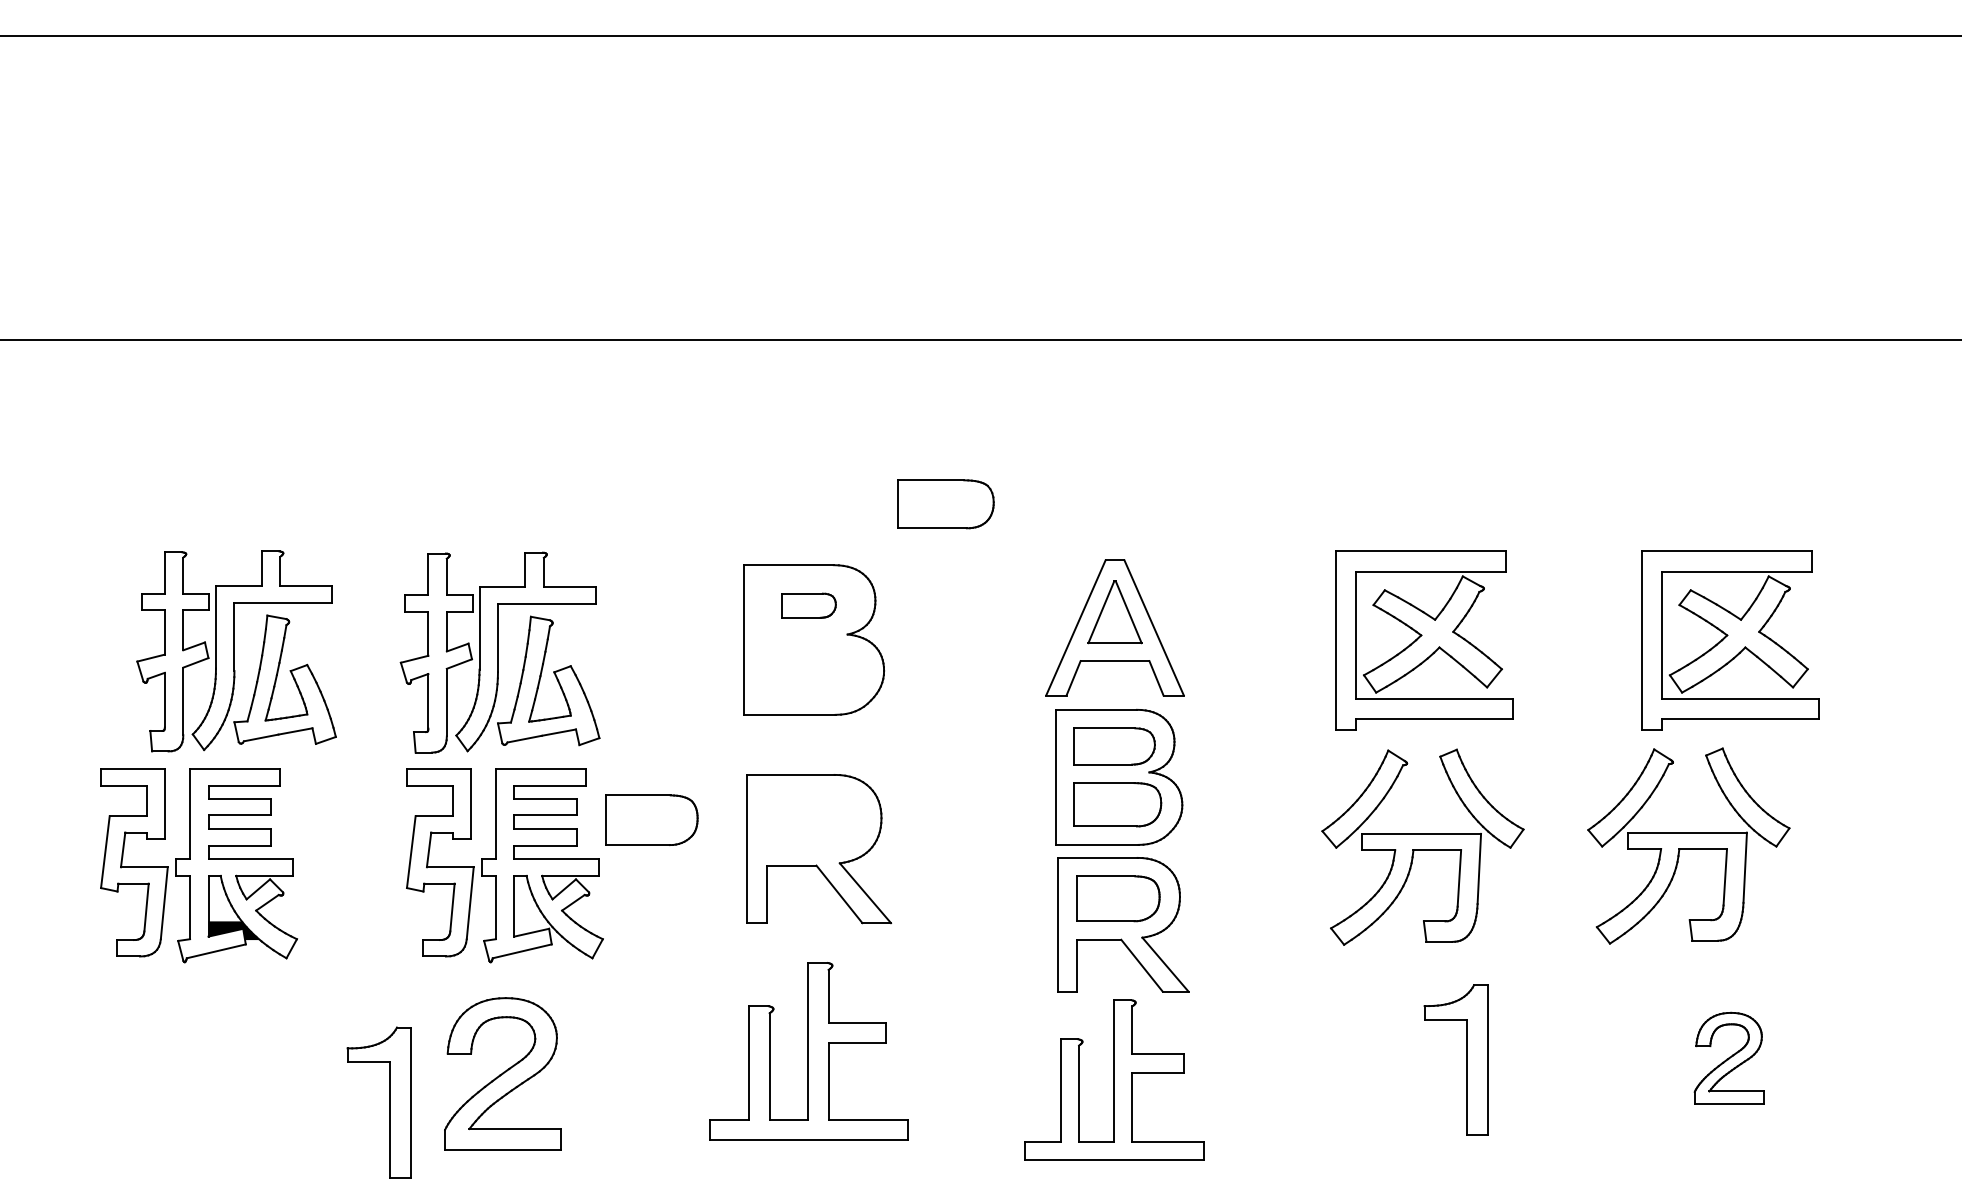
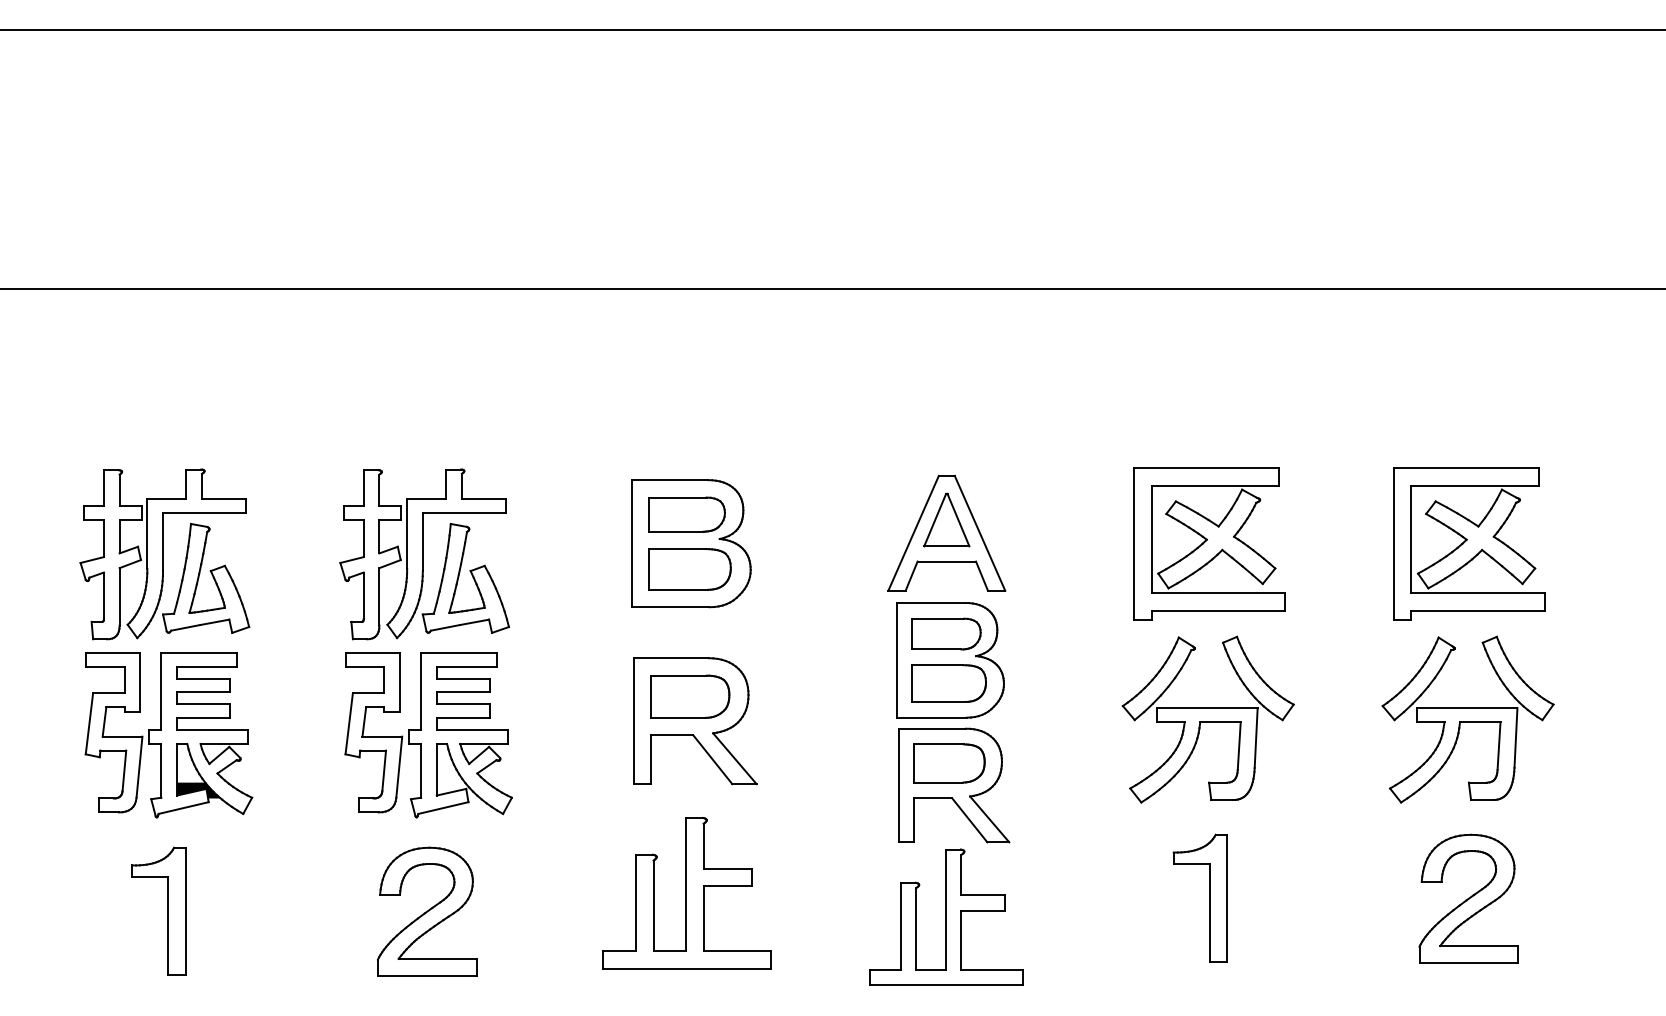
part: (945, 504) -> (689, 569), moved
part: (808, 605) -> (686, 514), size x1.67
part: (236, 651) -> (164, 554), moved
part: (651, 819) -> (690, 696), moved
part: (1688, 845) -> (1467, 719), moved
part: (1729, 1057) -> (1468, 898), size x1.67
part: (1466, 1059) -> (1209, 897), moved
part: (389, 1101) -> (167, 910), moved

